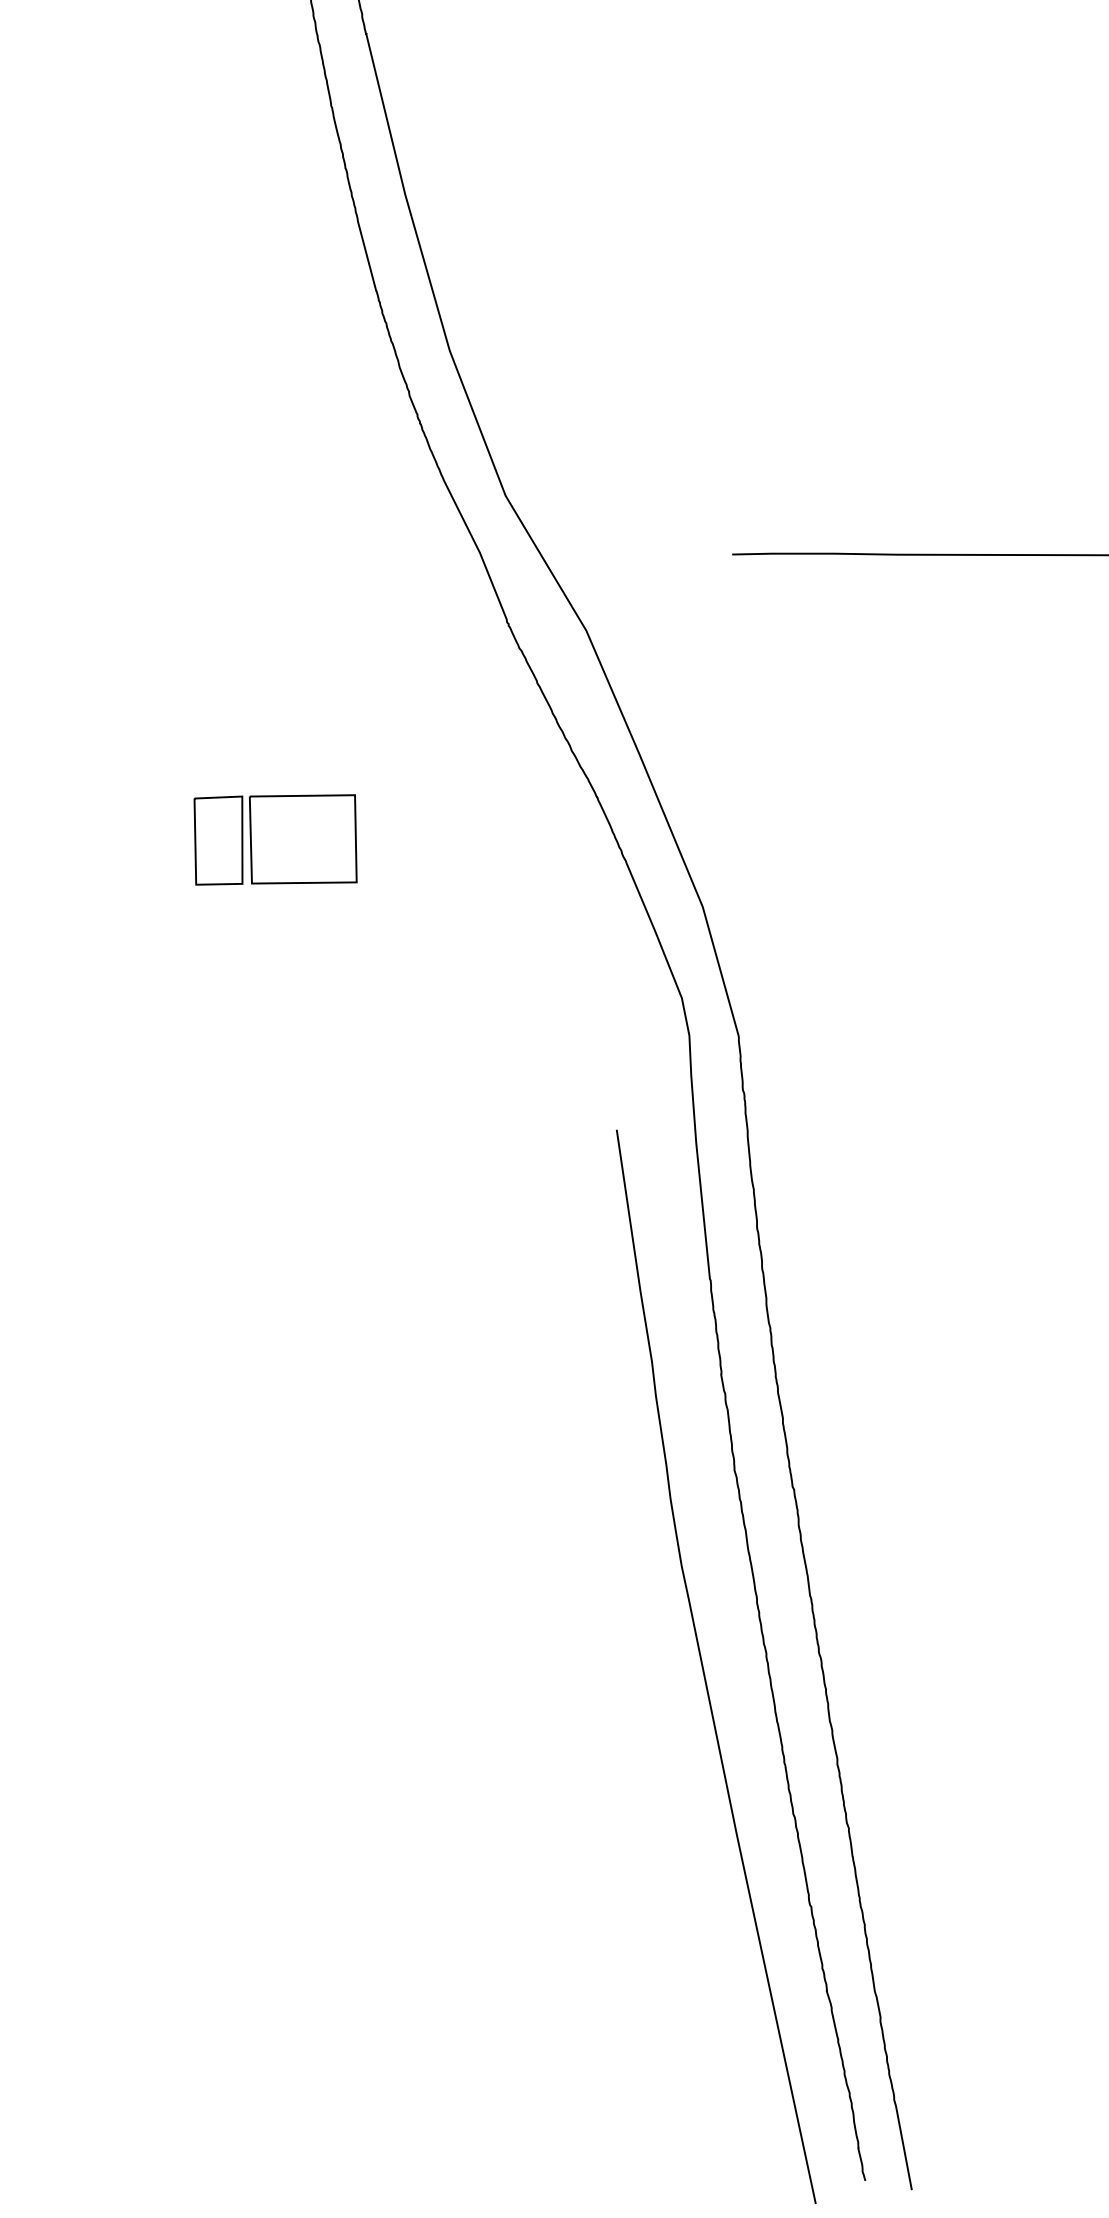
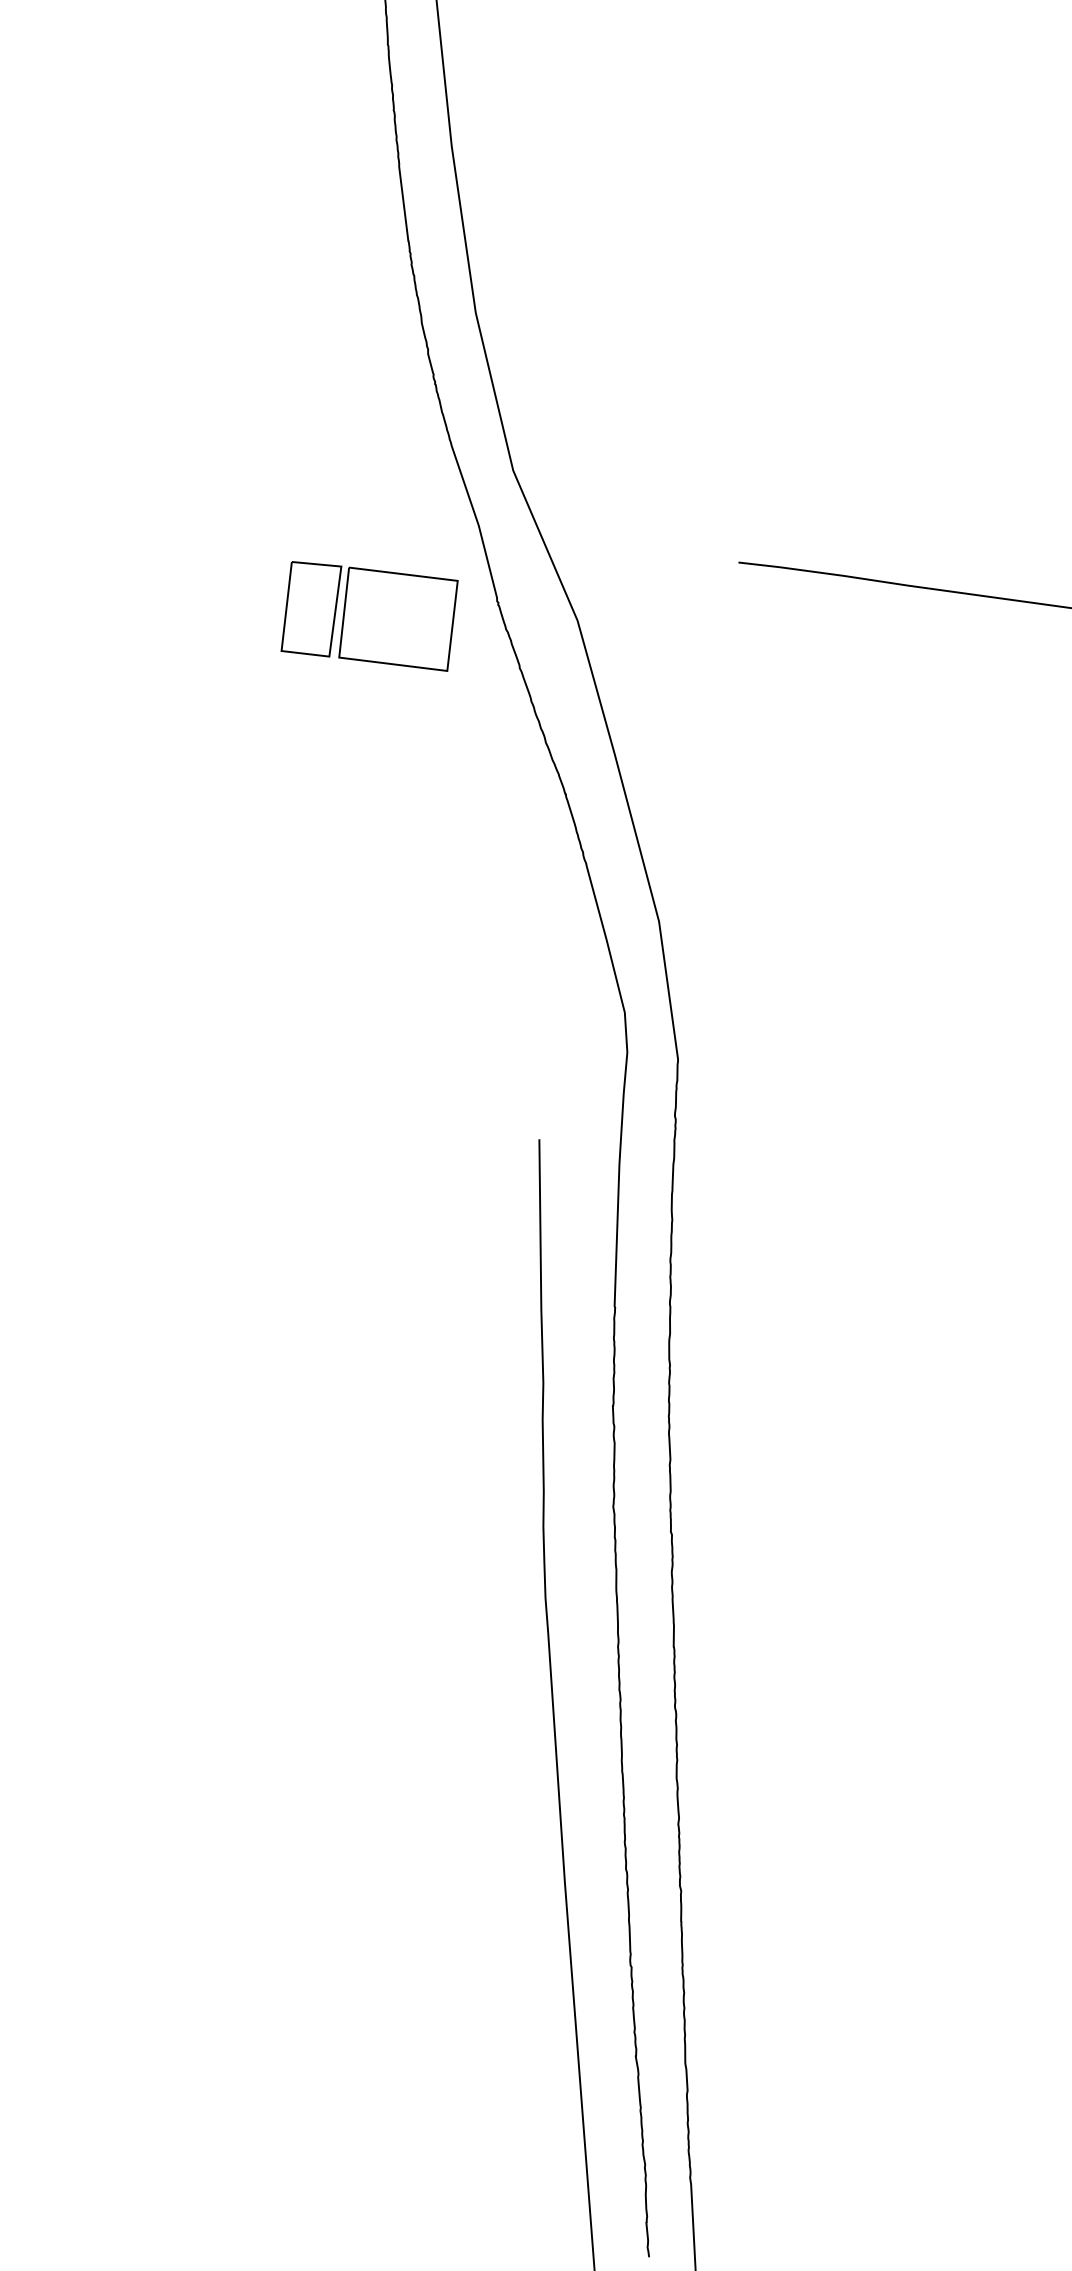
part: (275, 839) -> (369, 615), moved

